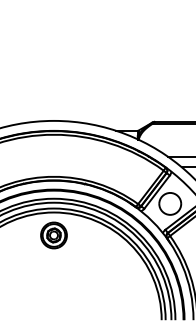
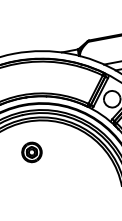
part: (53, 235) -> (31, 152), moved

